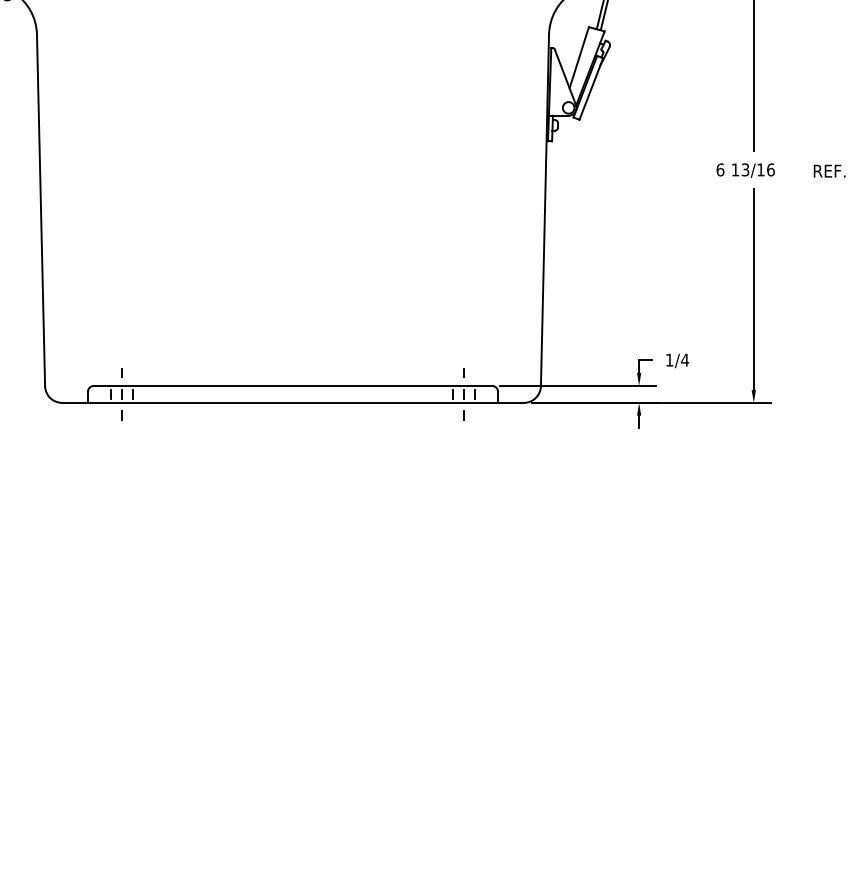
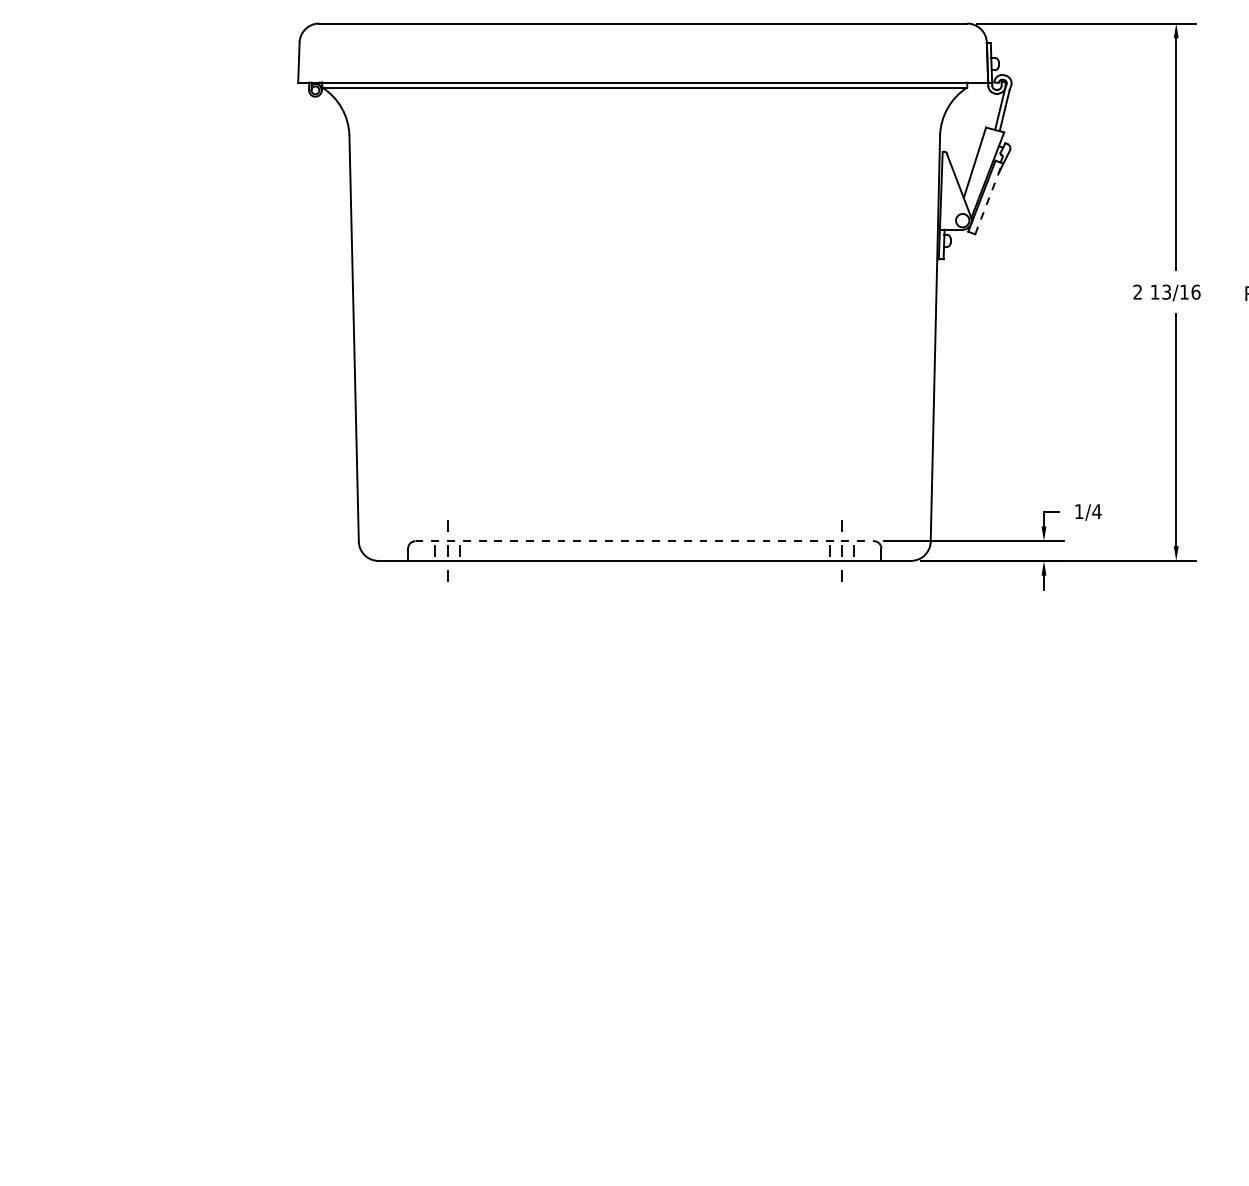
line: (591, 88) -> (989, 198), solid -> dashed
text: (720, 169) -> (1137, 291), 6 -> 2
line: (293, 386) -> (645, 541), solid -> dashed

